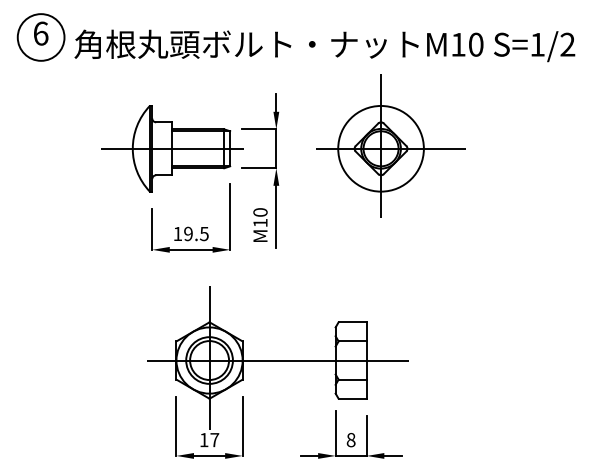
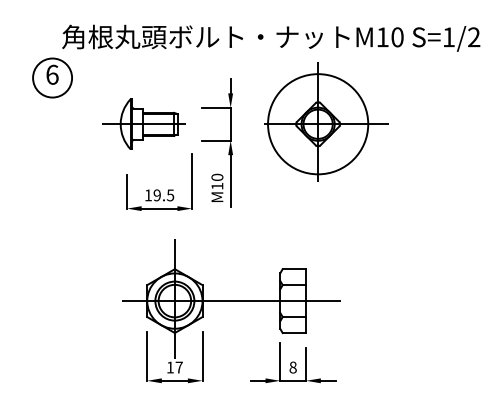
part: (40, 37) -> (52, 78), moved
part: (172, 148) -> (143, 123), size x0.7
circle: (380, 148) -> (317, 123), size x1.4

